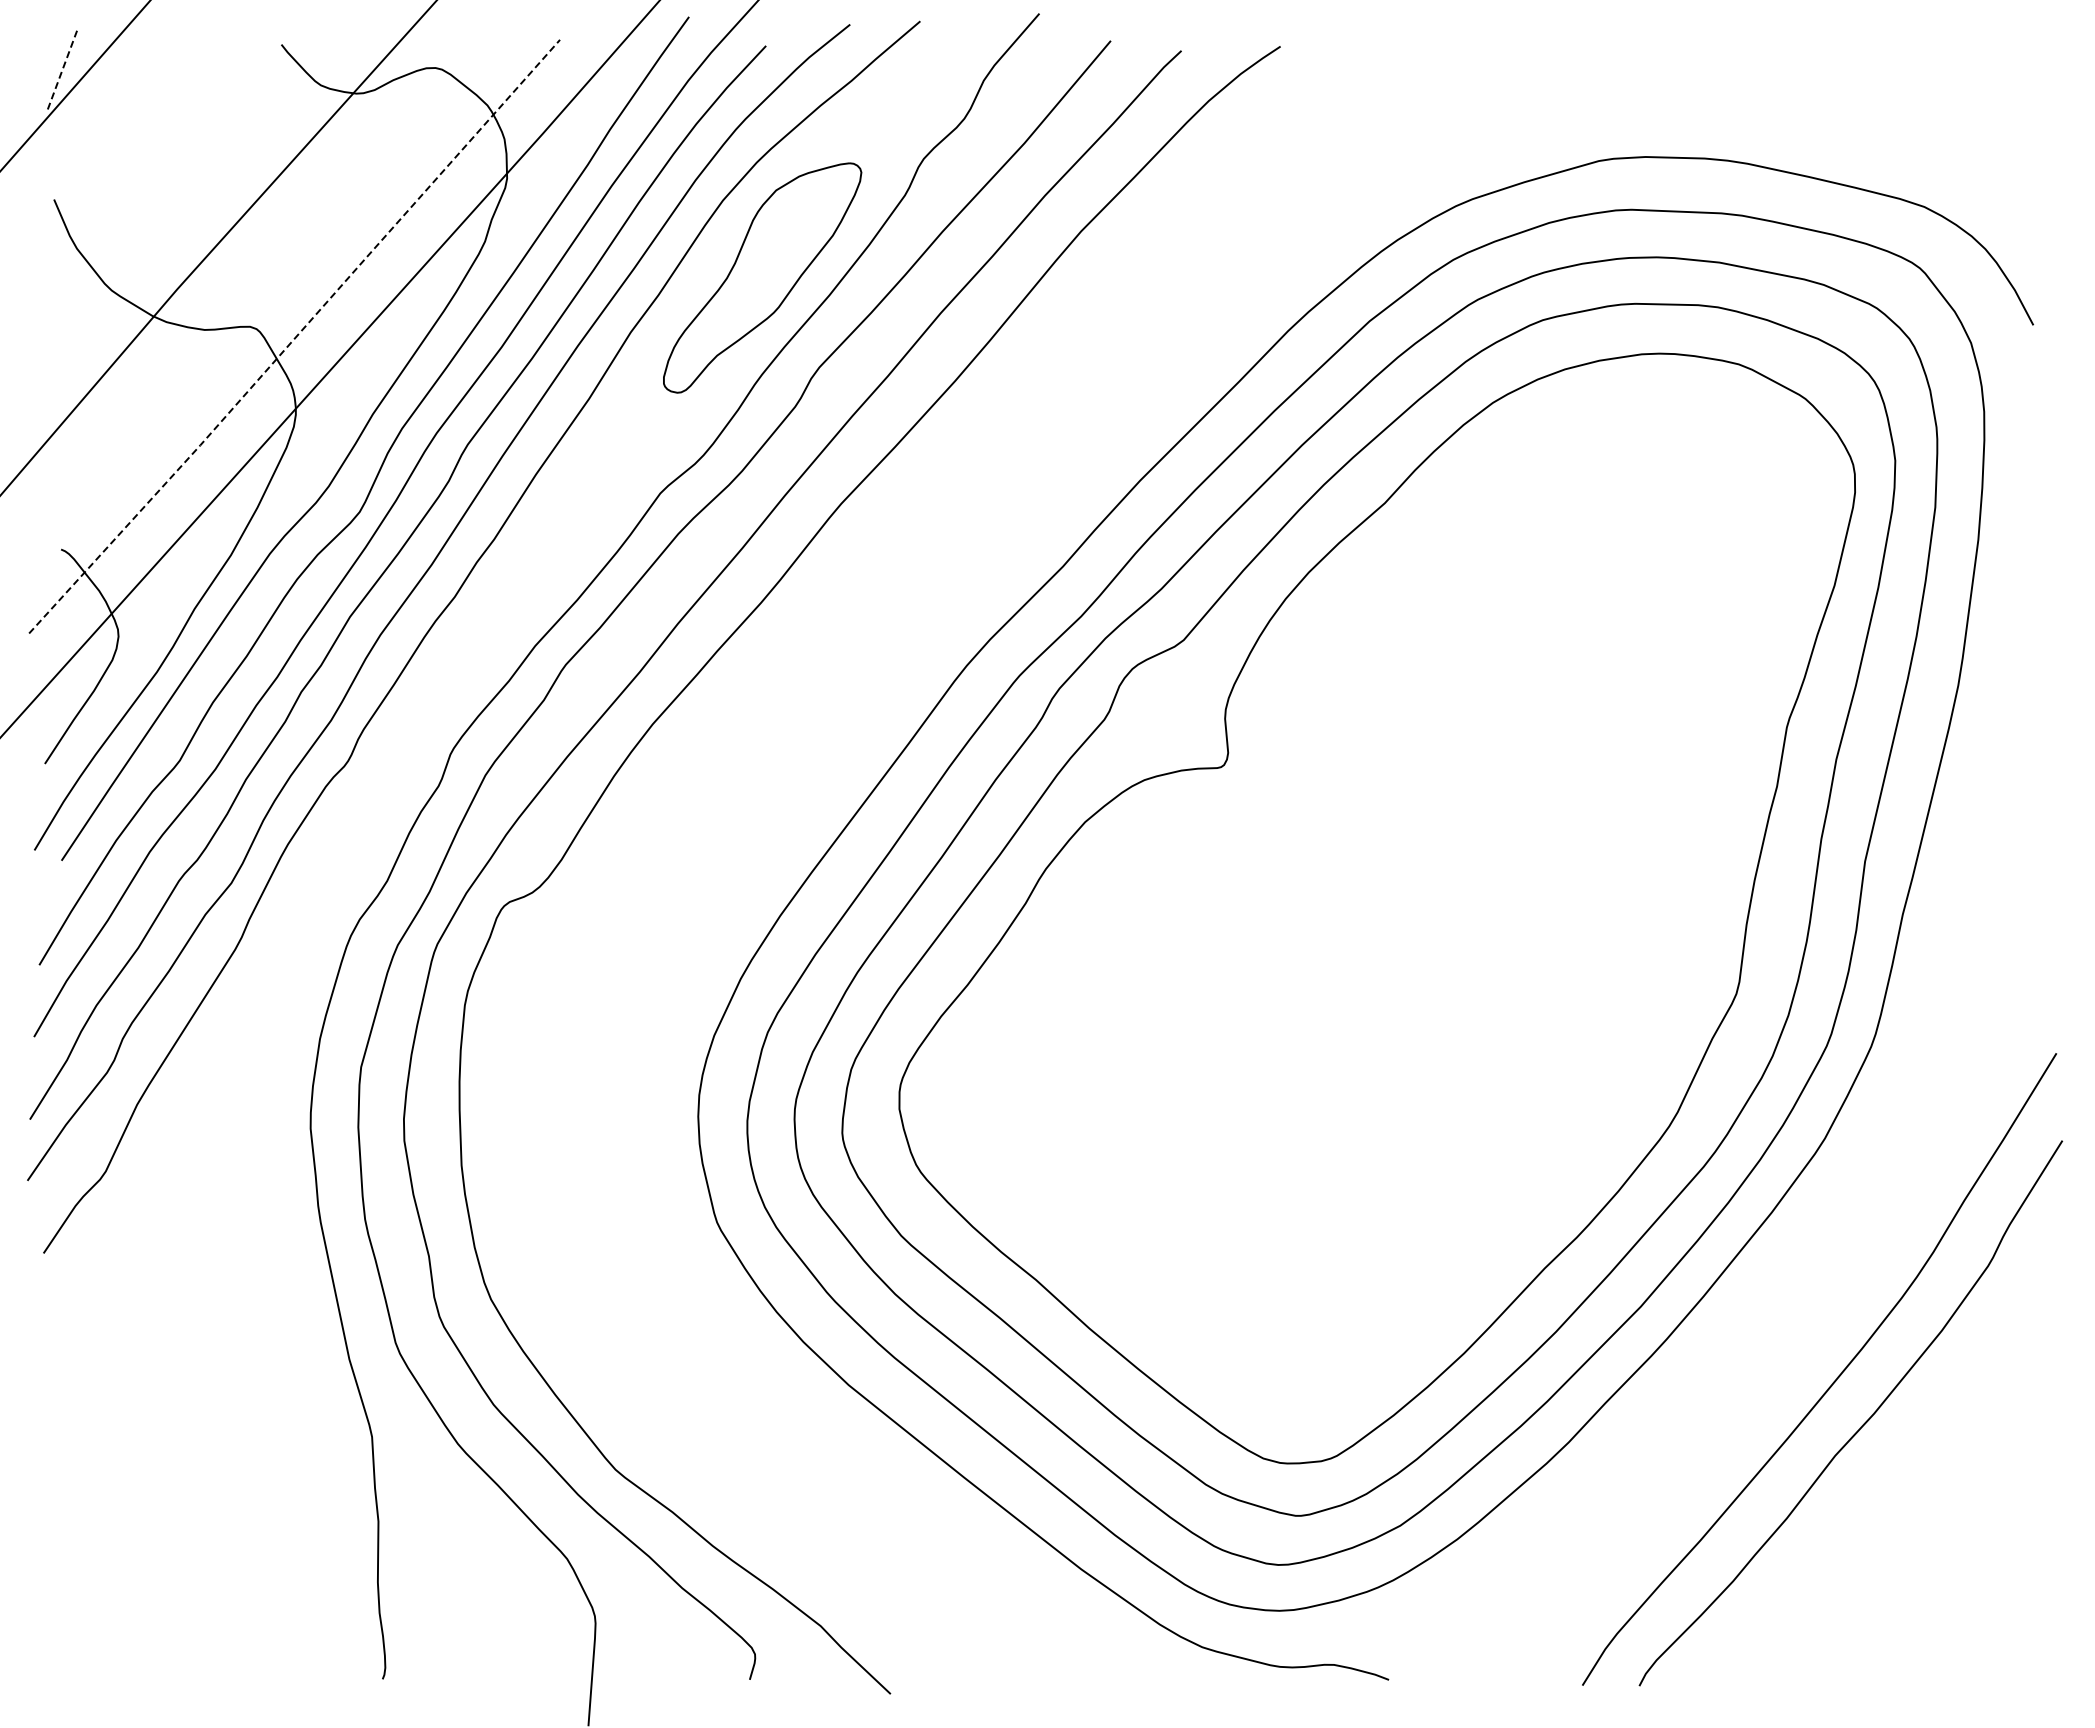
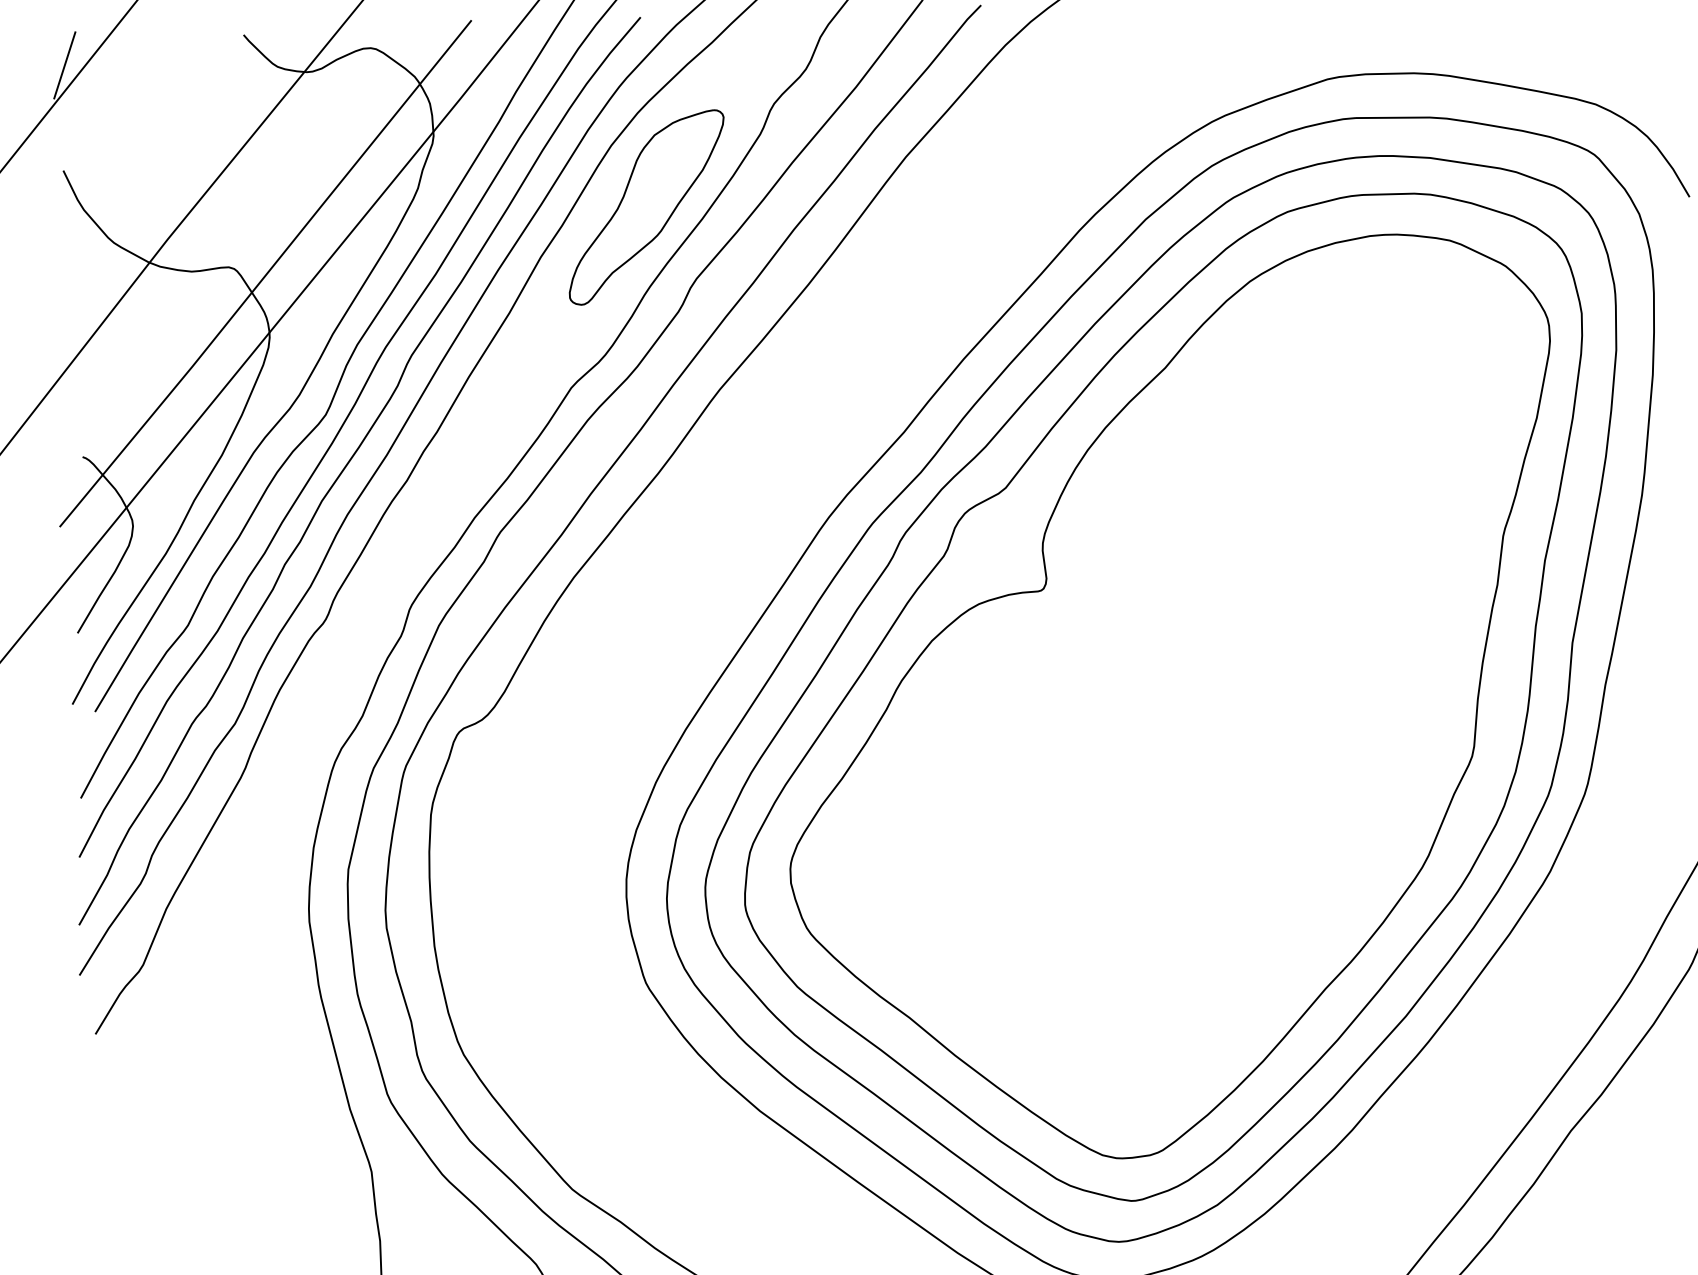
line: (61, 71) -> (64, 65), dashed -> solid
line: (295, 337) -> (266, 274), dashed -> solid

